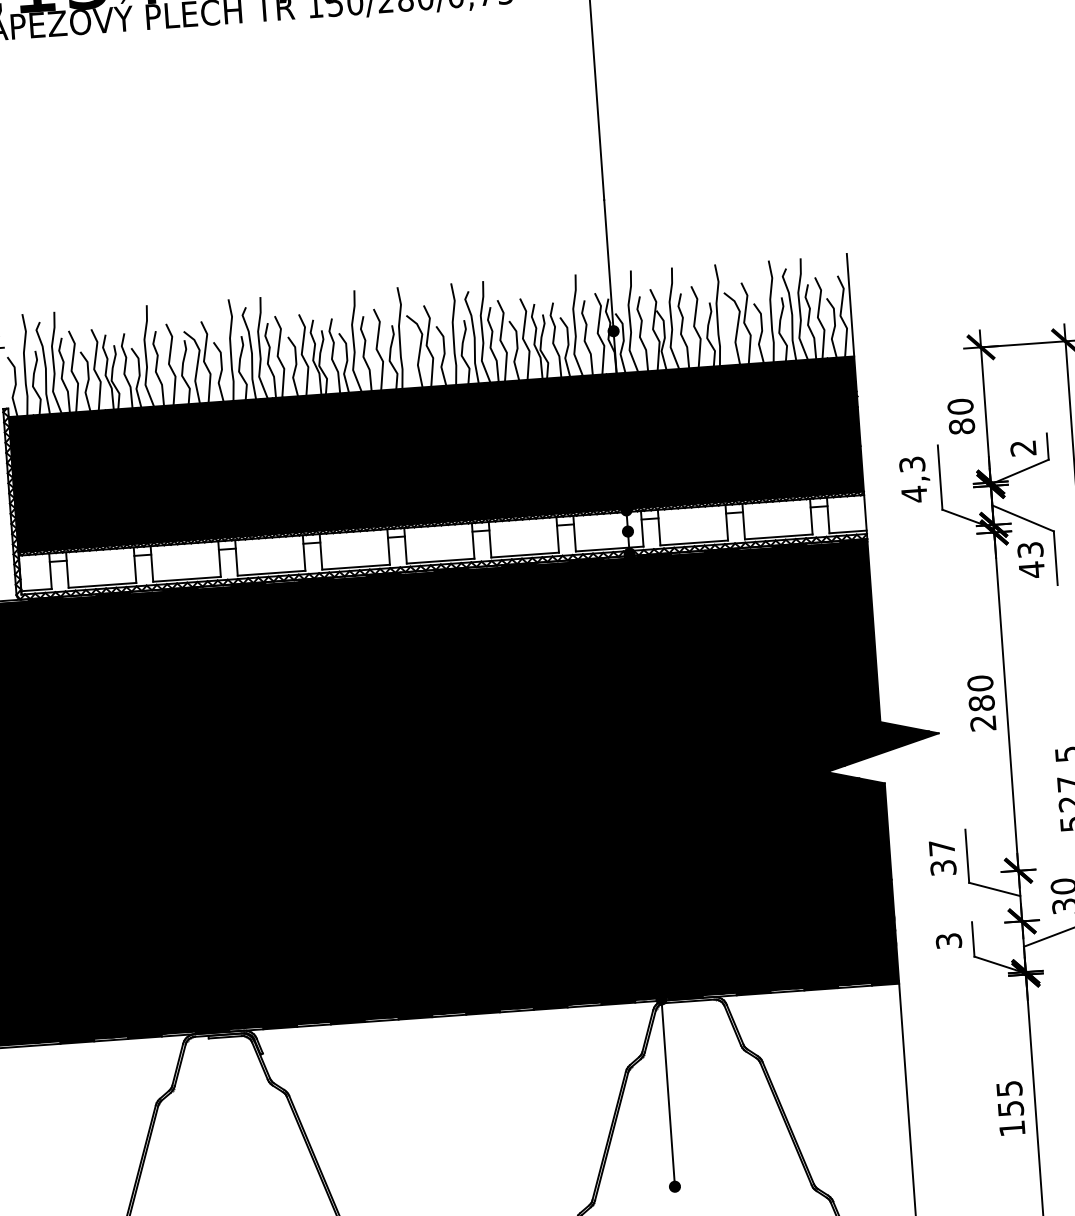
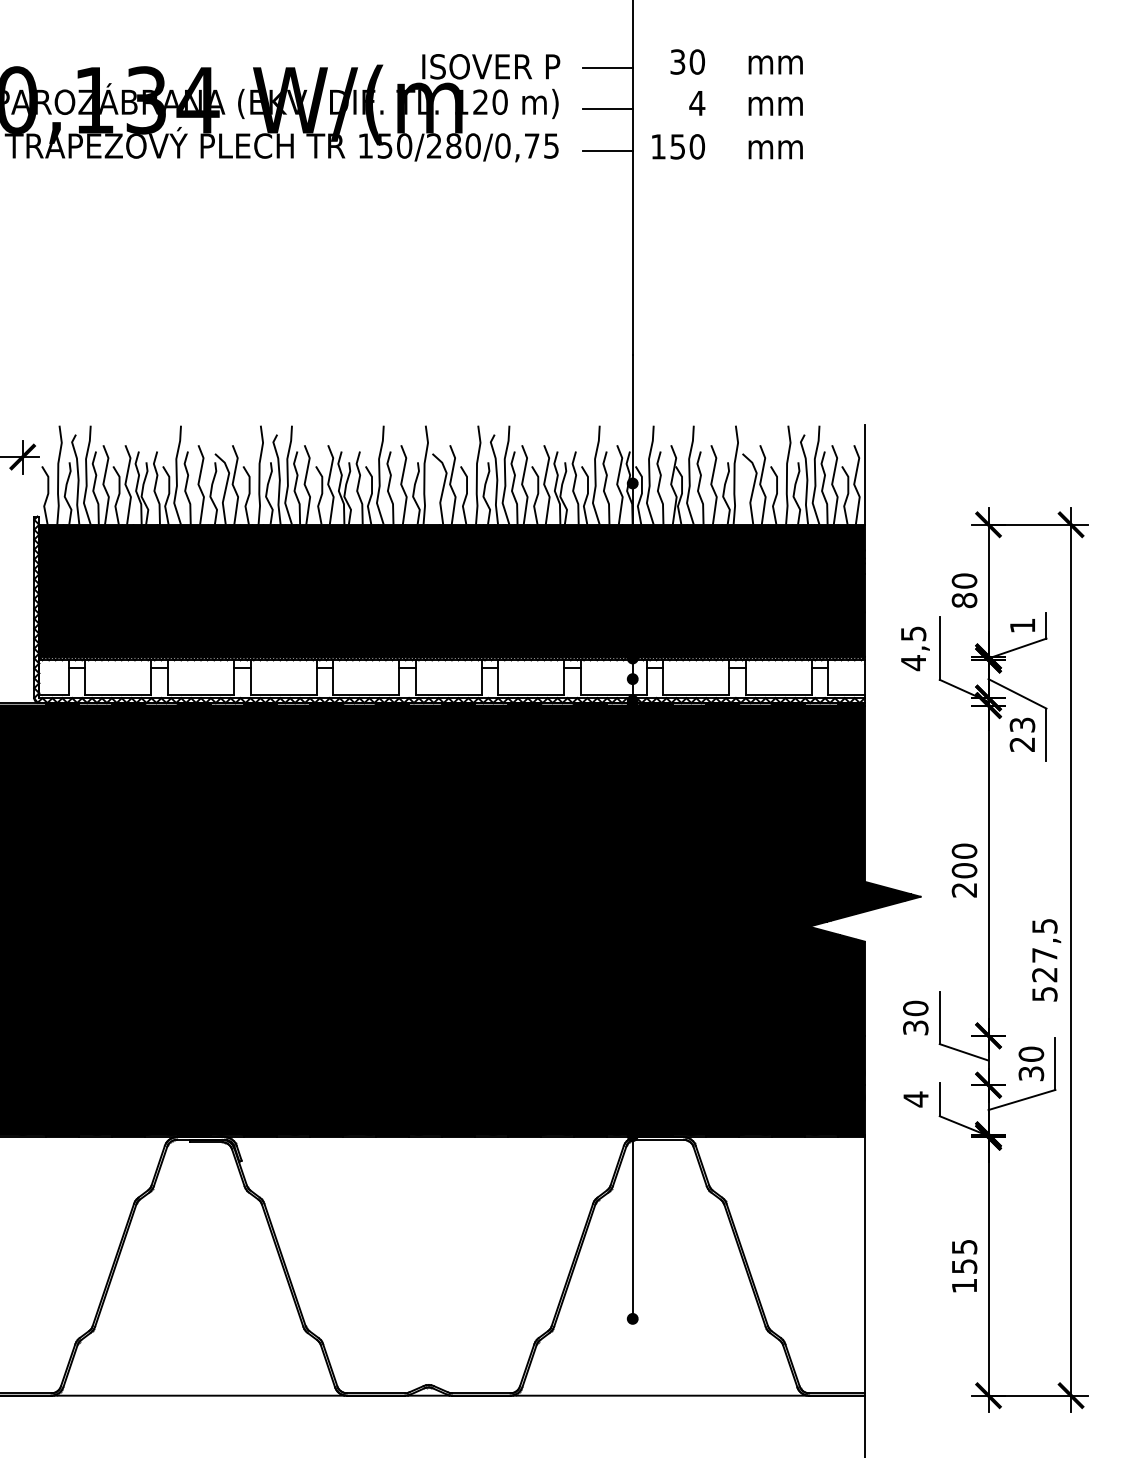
text: (1022, 449) -> (1021, 626), 2 -> 1
text: (911, 464) -> (912, 633), 4,3 -> 4,5
text: (1030, 569) -> (1021, 744), 43 -> 23
text: (981, 703) -> (964, 870), 280 -> 200
text: (941, 848) -> (915, 1008), 37 -> 30
text: (948, 941) -> (915, 1099), 3 -> 4

